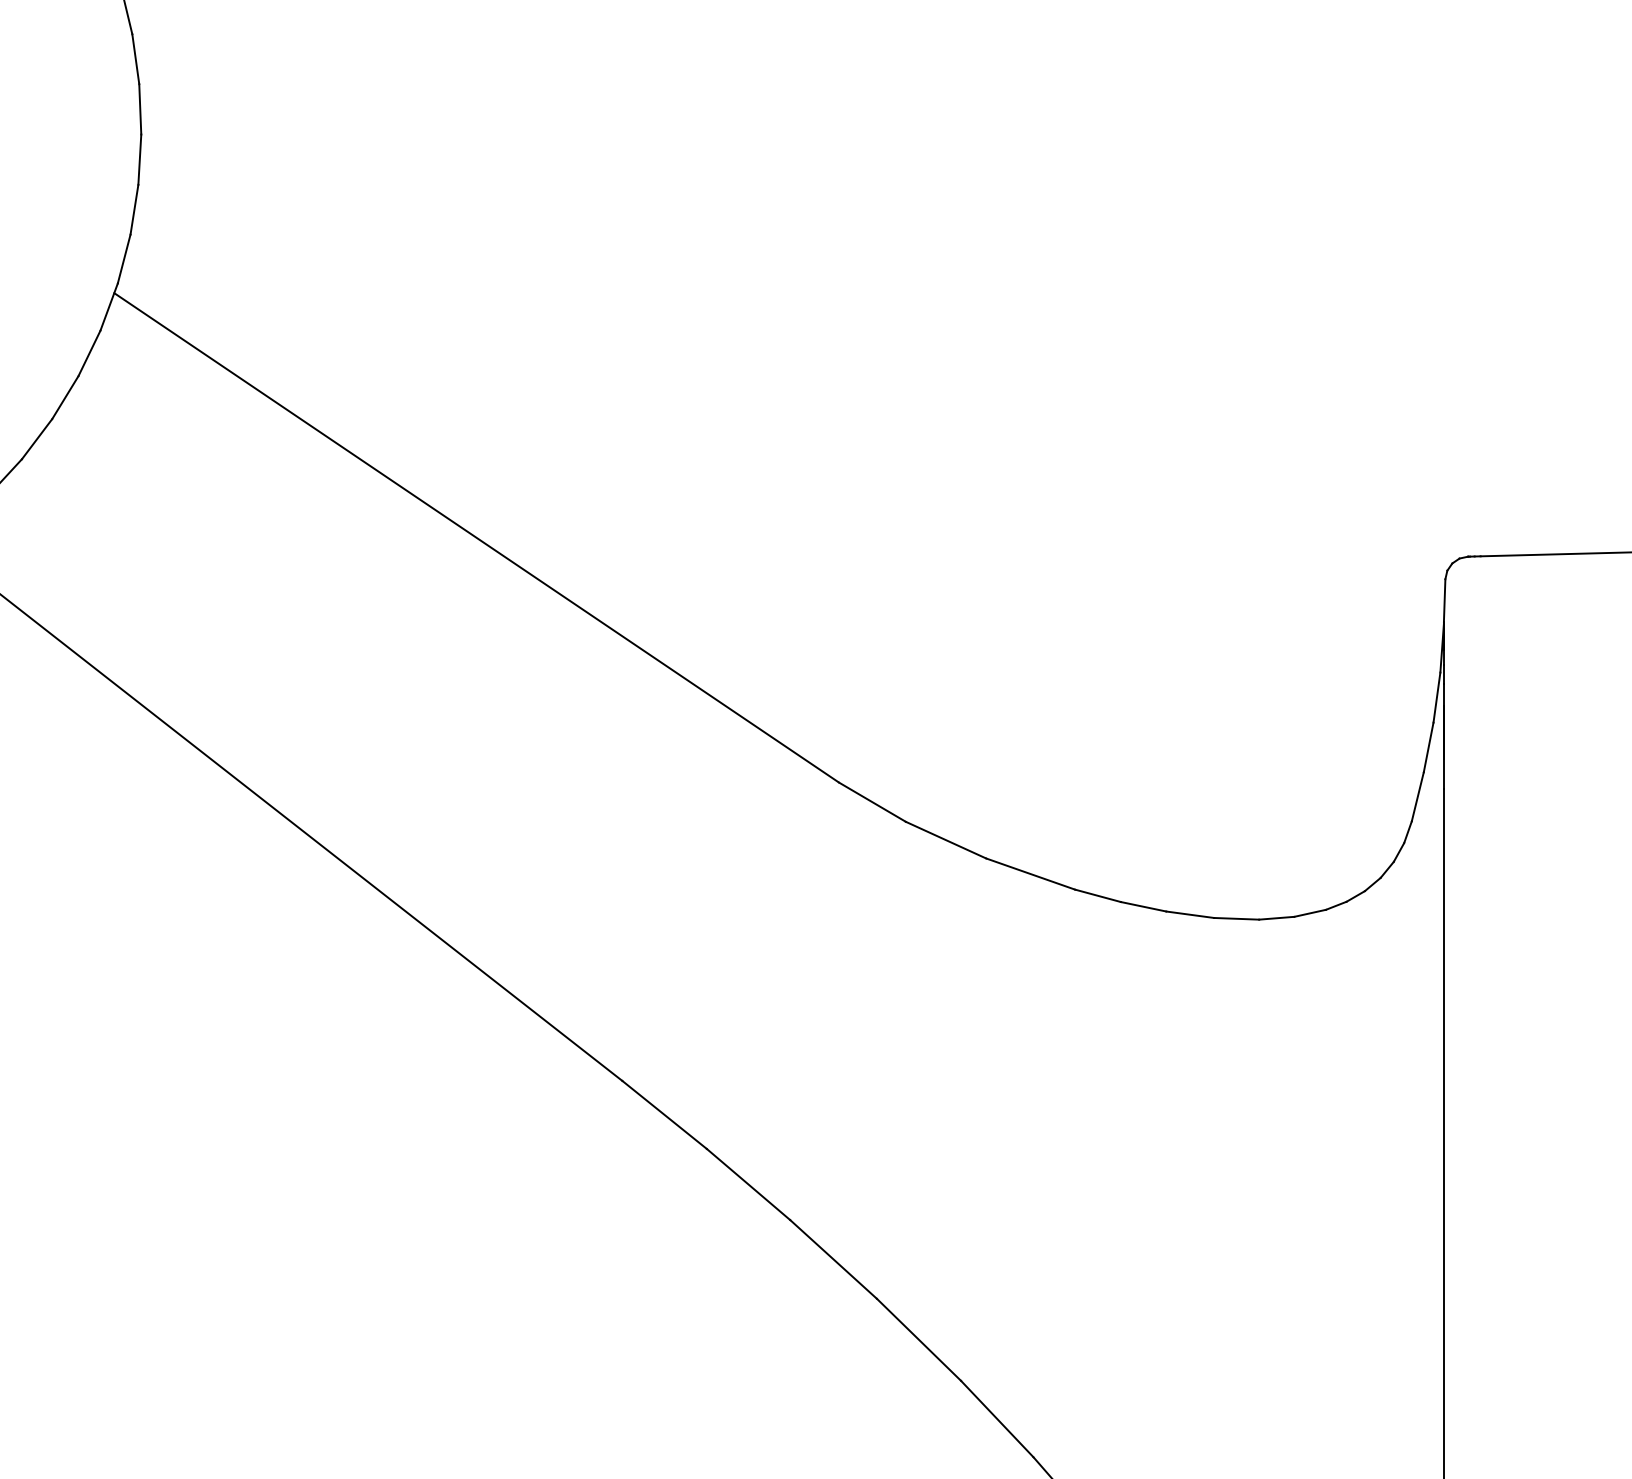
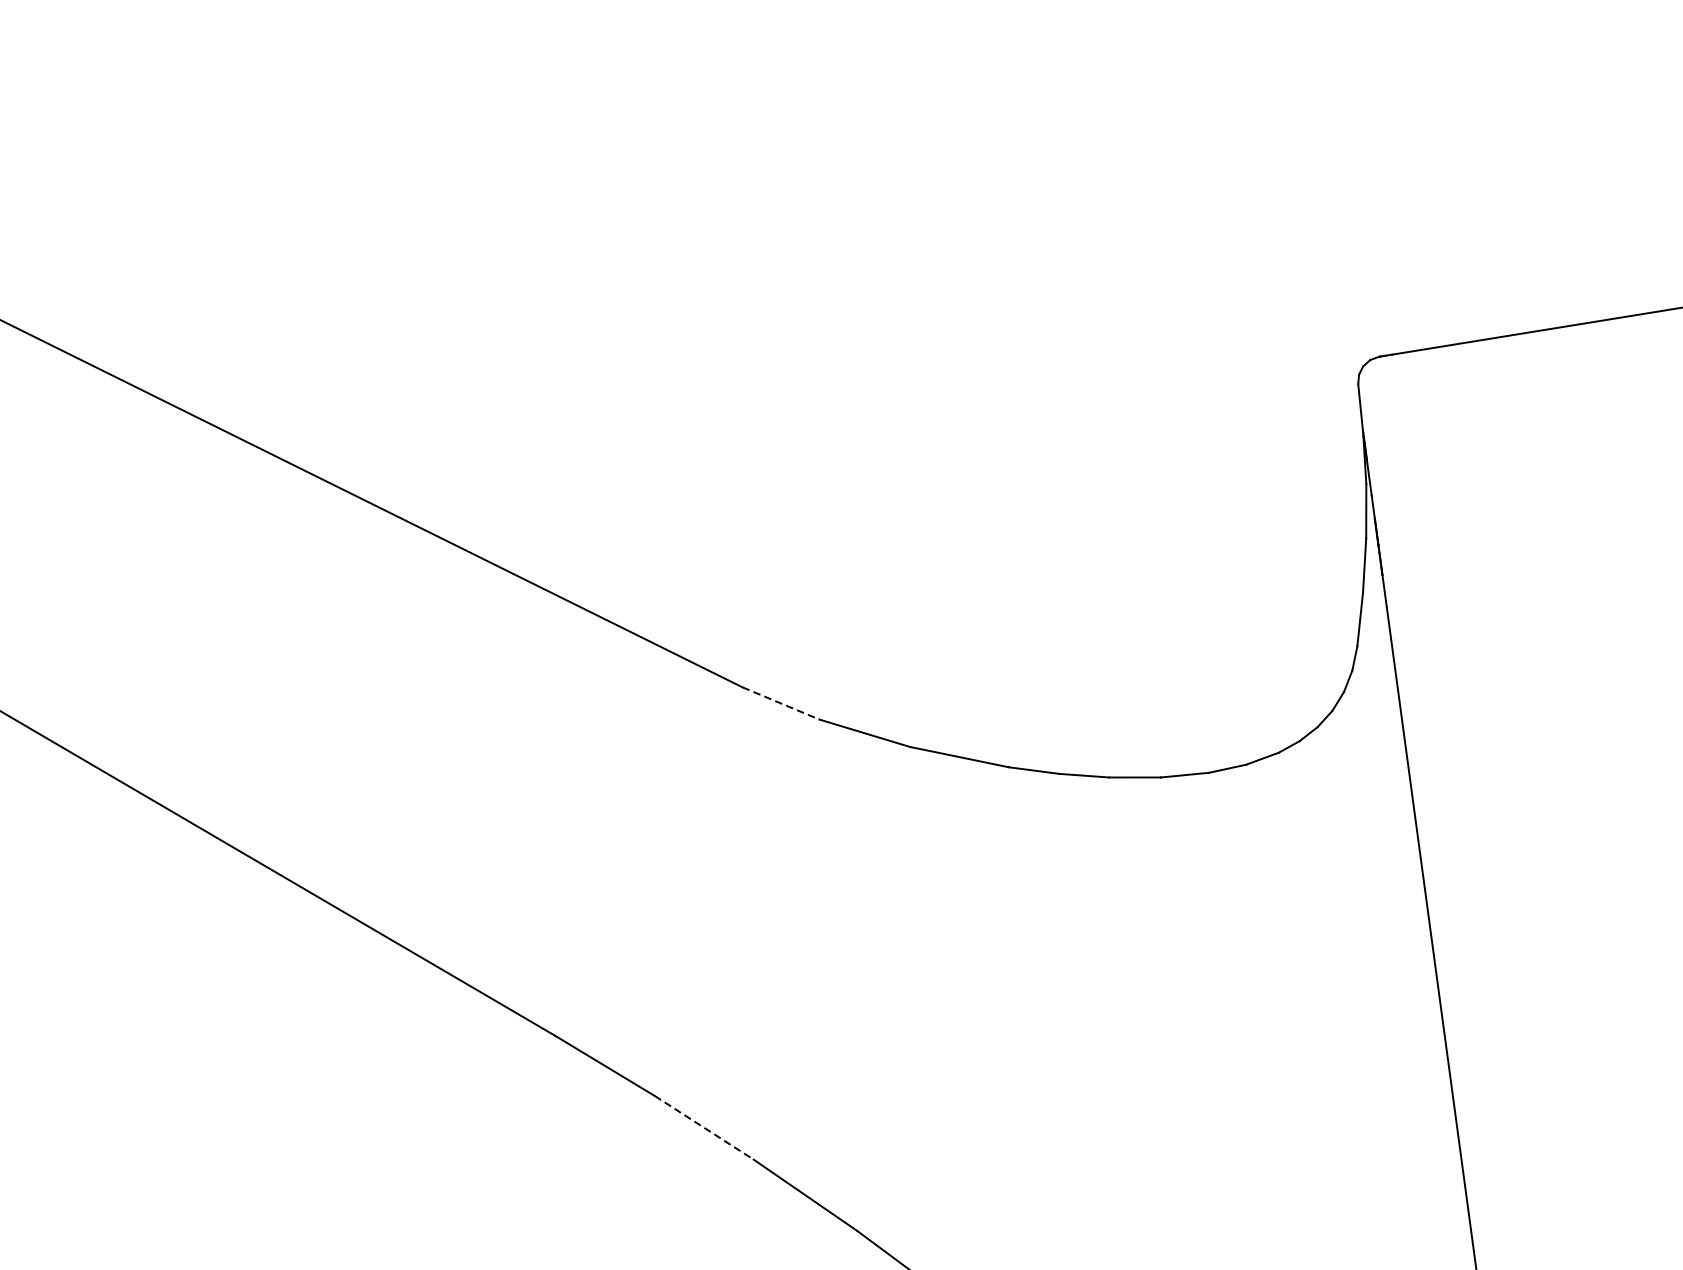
line: (872, 802) -> (781, 703), solid -> dashed
line: (748, 1184) -> (704, 1127), solid -> dashed

